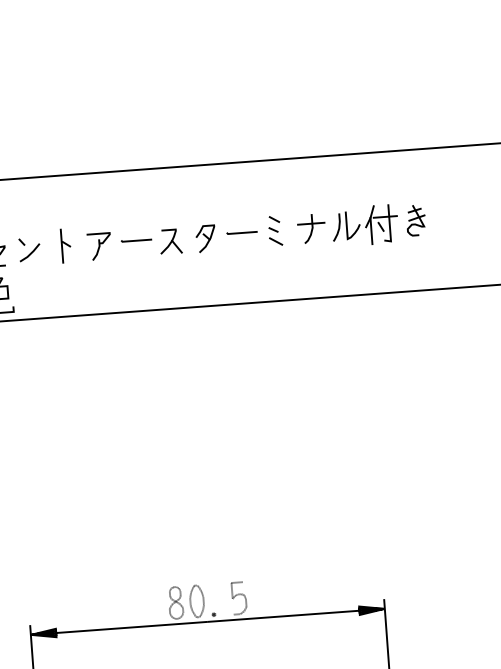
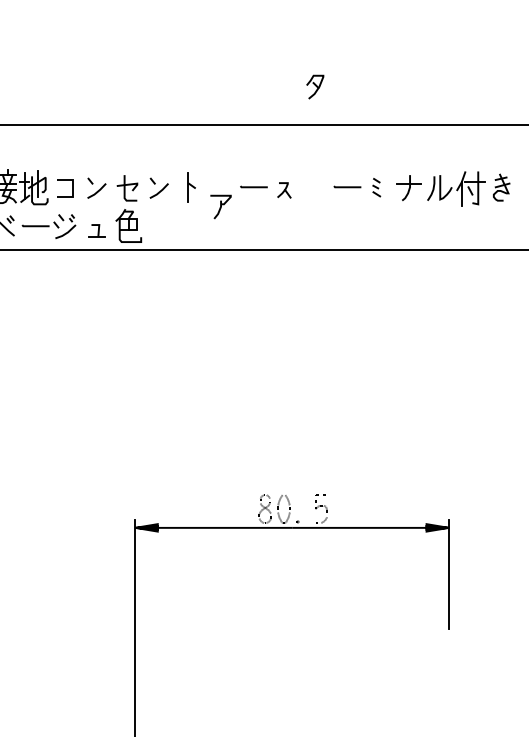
part: (274, 230) -> (376, 187), size x0.7
part: (206, 238) -> (315, 86), moved
part: (171, 241) -> (284, 190), size x0.7
part: (98, 246) -> (220, 206), moved

